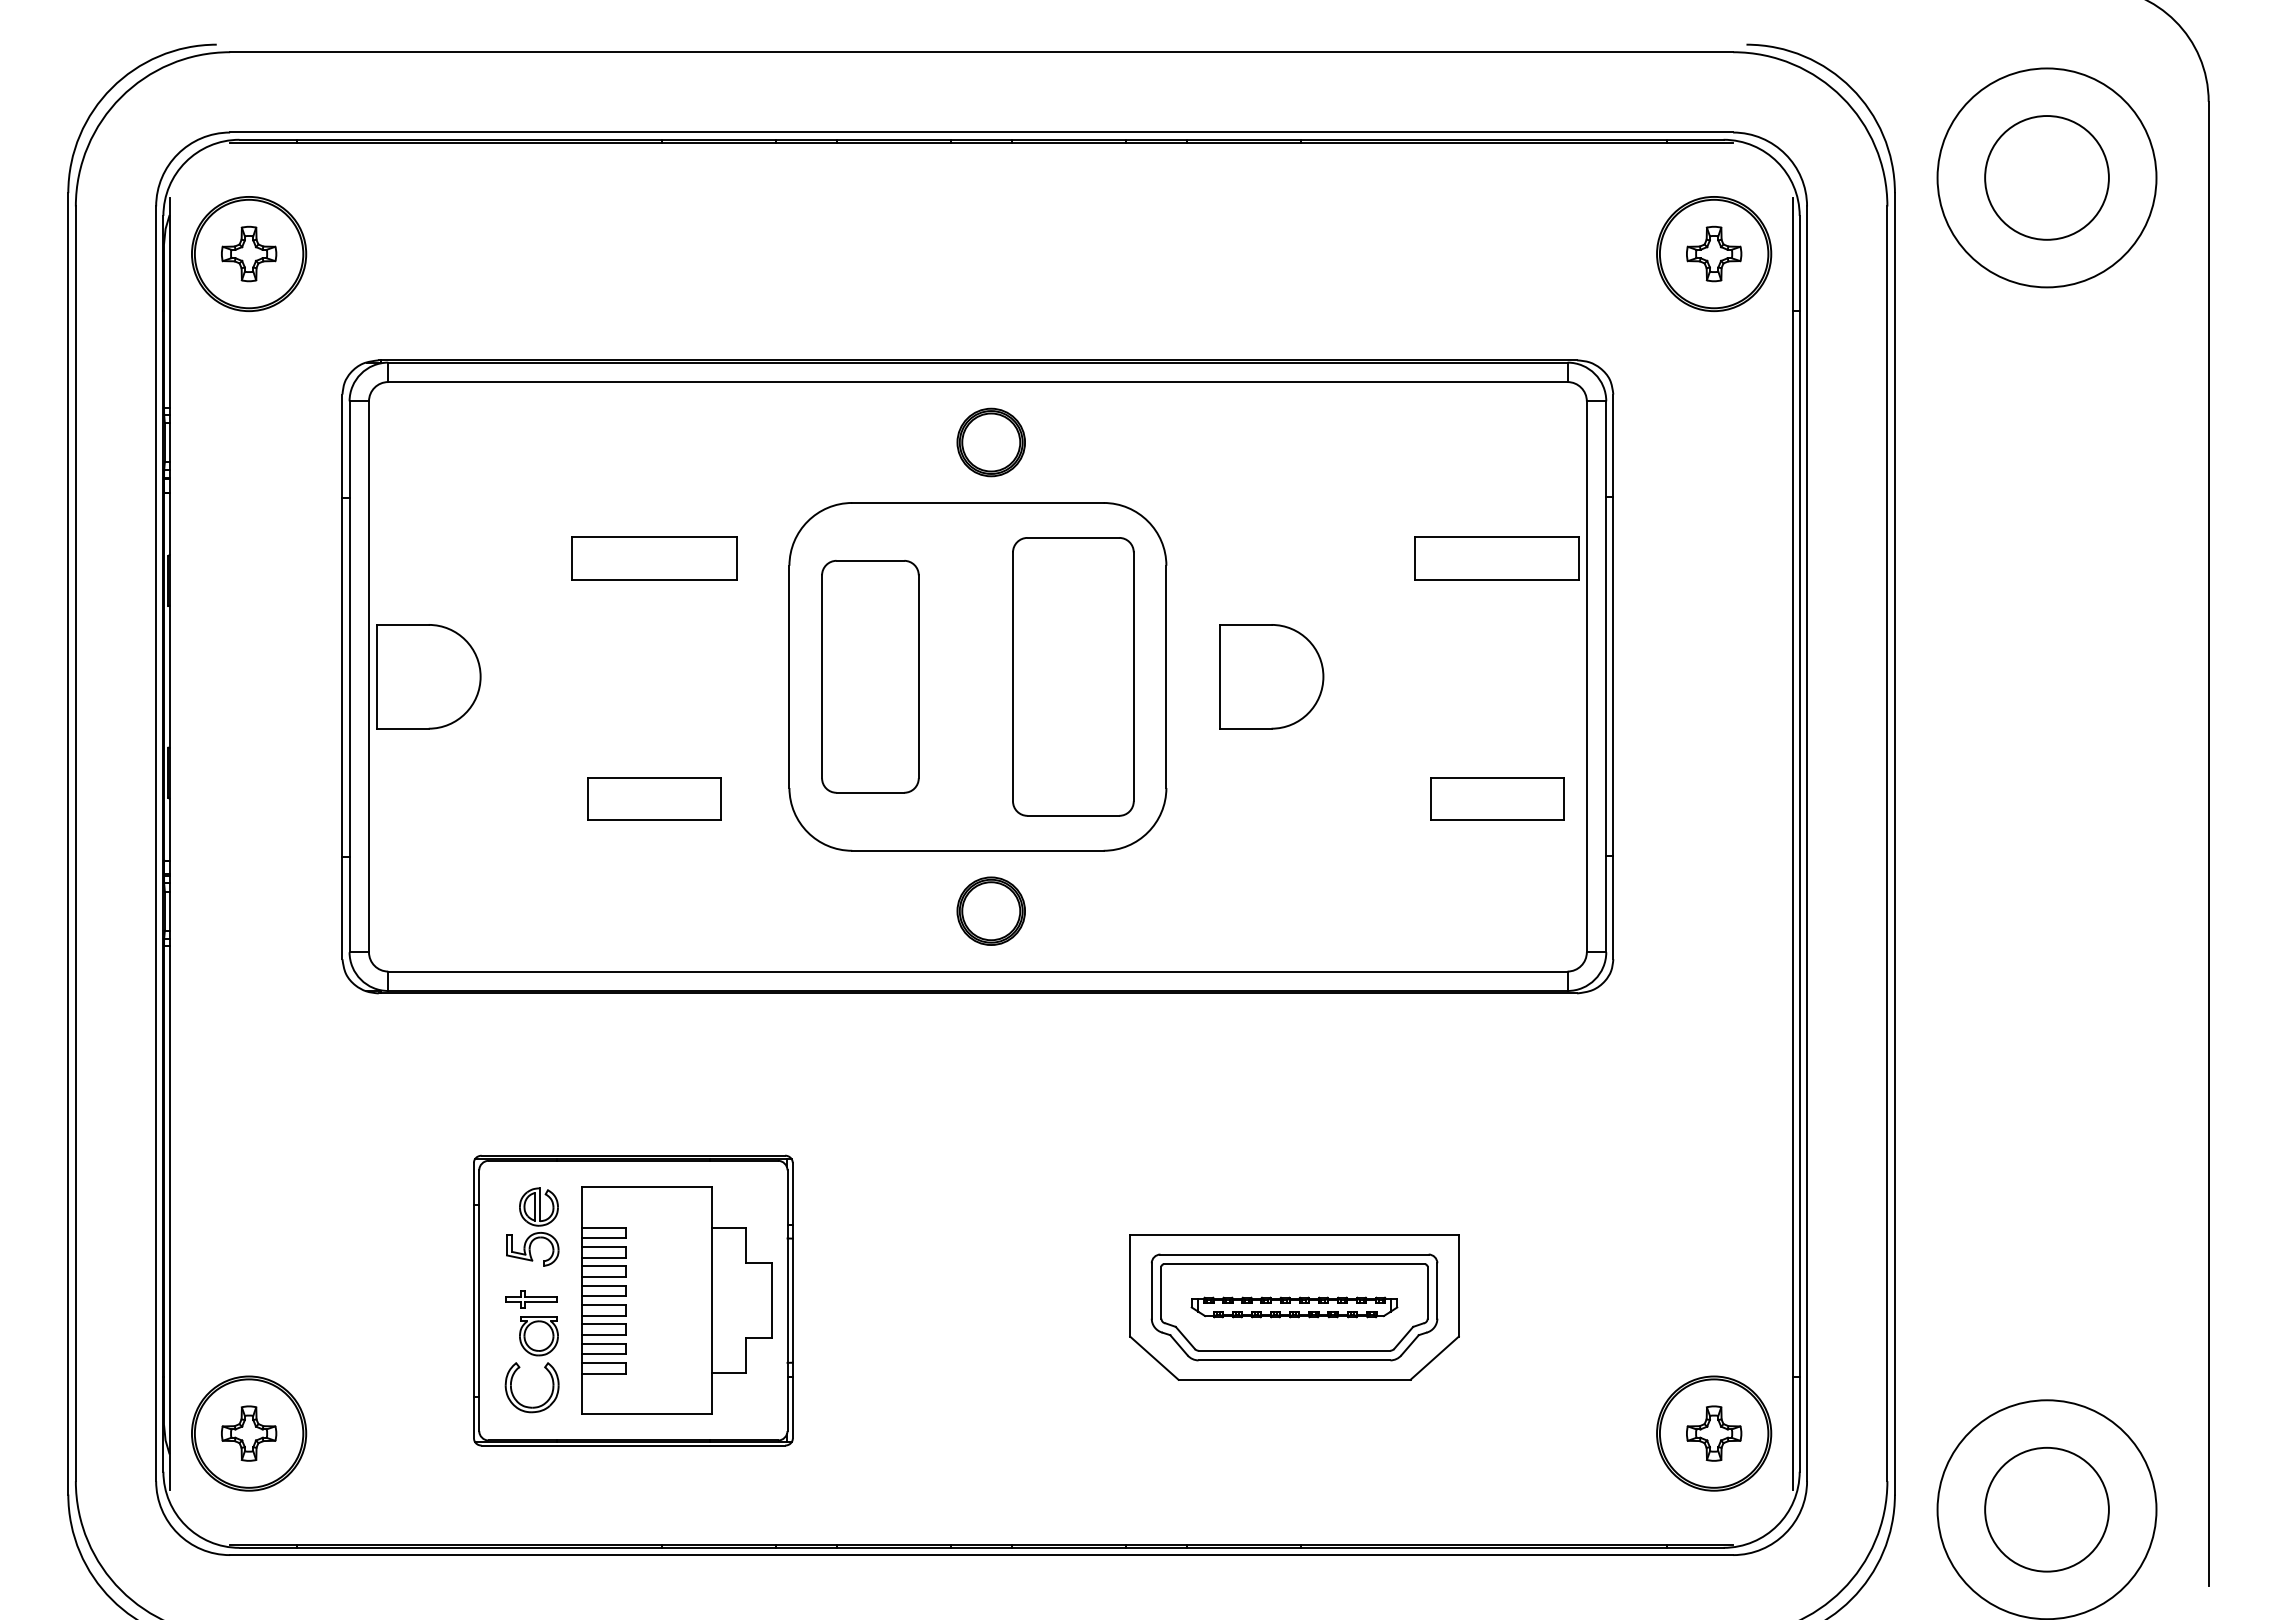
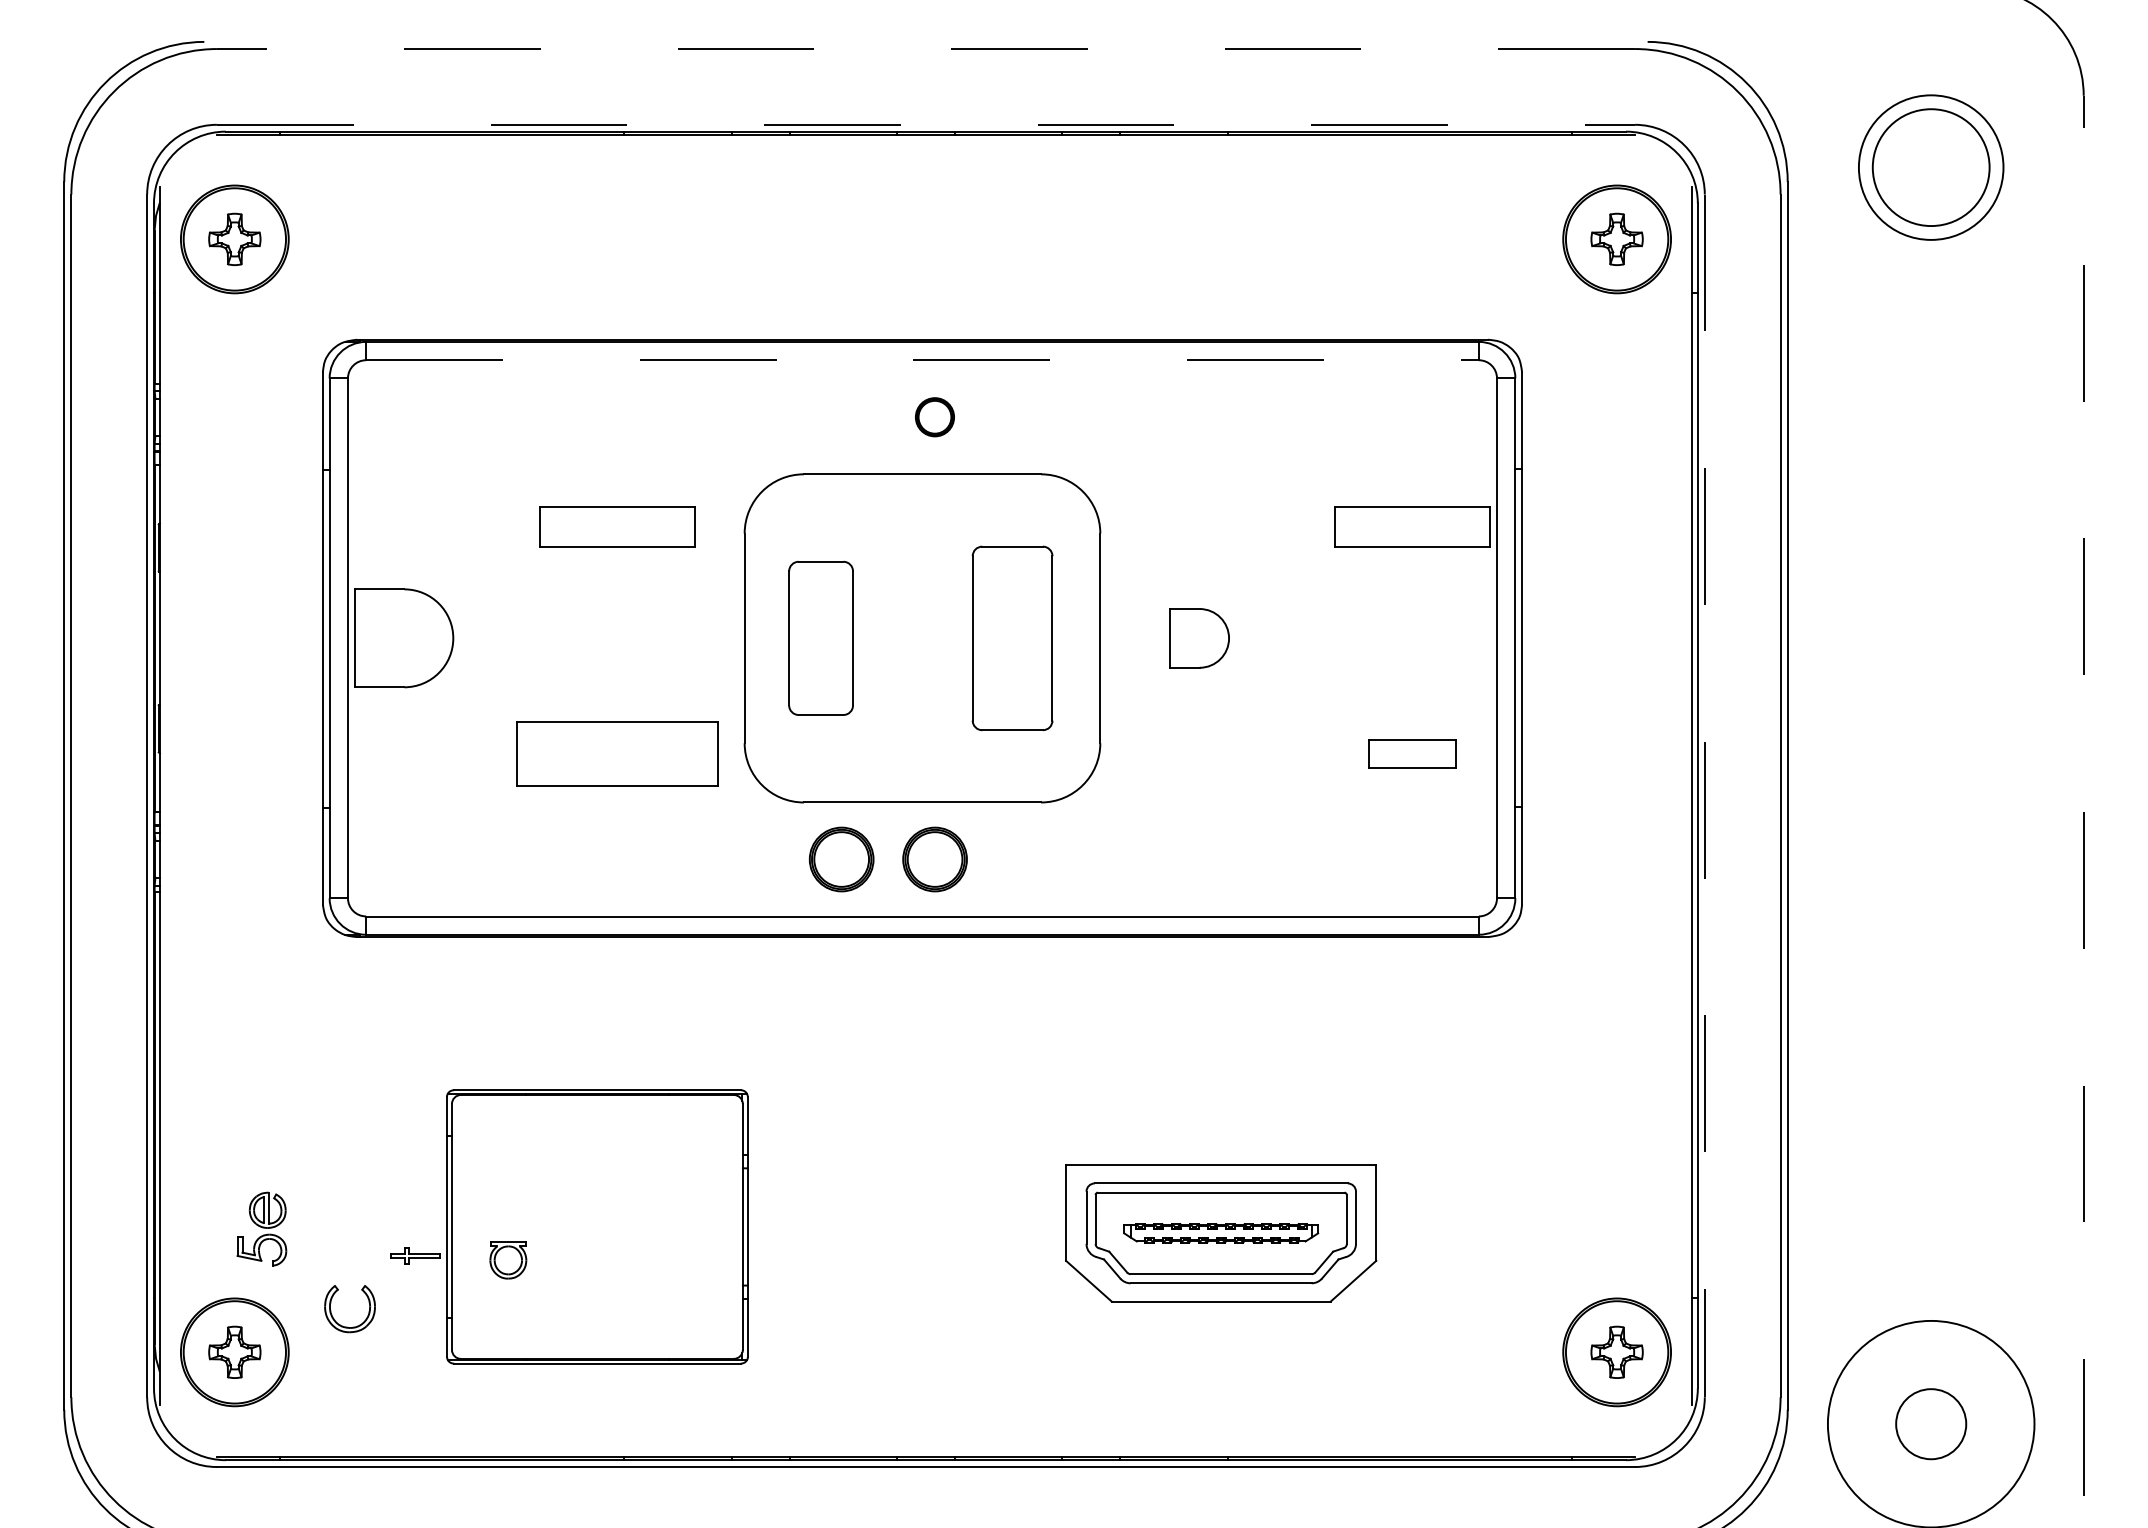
line: (981, 52) -> (925, 49), solid -> dashed
line: (981, 132) -> (925, 124), solid -> dashed
circle: (2046, 177) -> (1930, 167), size x0.7
line: (977, 382) -> (922, 360), solid -> dashed
part: (990, 442) -> (934, 417), size x0.6
part: (870, 676) -> (821, 638), size x0.7
part: (1073, 676) -> (1012, 638), size x0.7
part: (1271, 676) -> (1199, 638), size x0.6
part: (654, 798) -> (617, 753), size x1.6
part: (1497, 798) -> (1412, 753), size x0.7
line: (2208, 843) -> (2083, 795), solid -> dashed
line: (1807, 844) -> (1705, 796), solid -> dashed
part: (891, 910) -> (840, 858), added
part: (532, 1226) -> (261, 1228), moved
part: (531, 1299) -> (415, 1256), moved
part: (676, 1300) -> (638, 1226), removed
part: (514, 1395) -> (333, 1316), moved
circle: (2046, 1509) -> (1930, 1423), size x0.6

